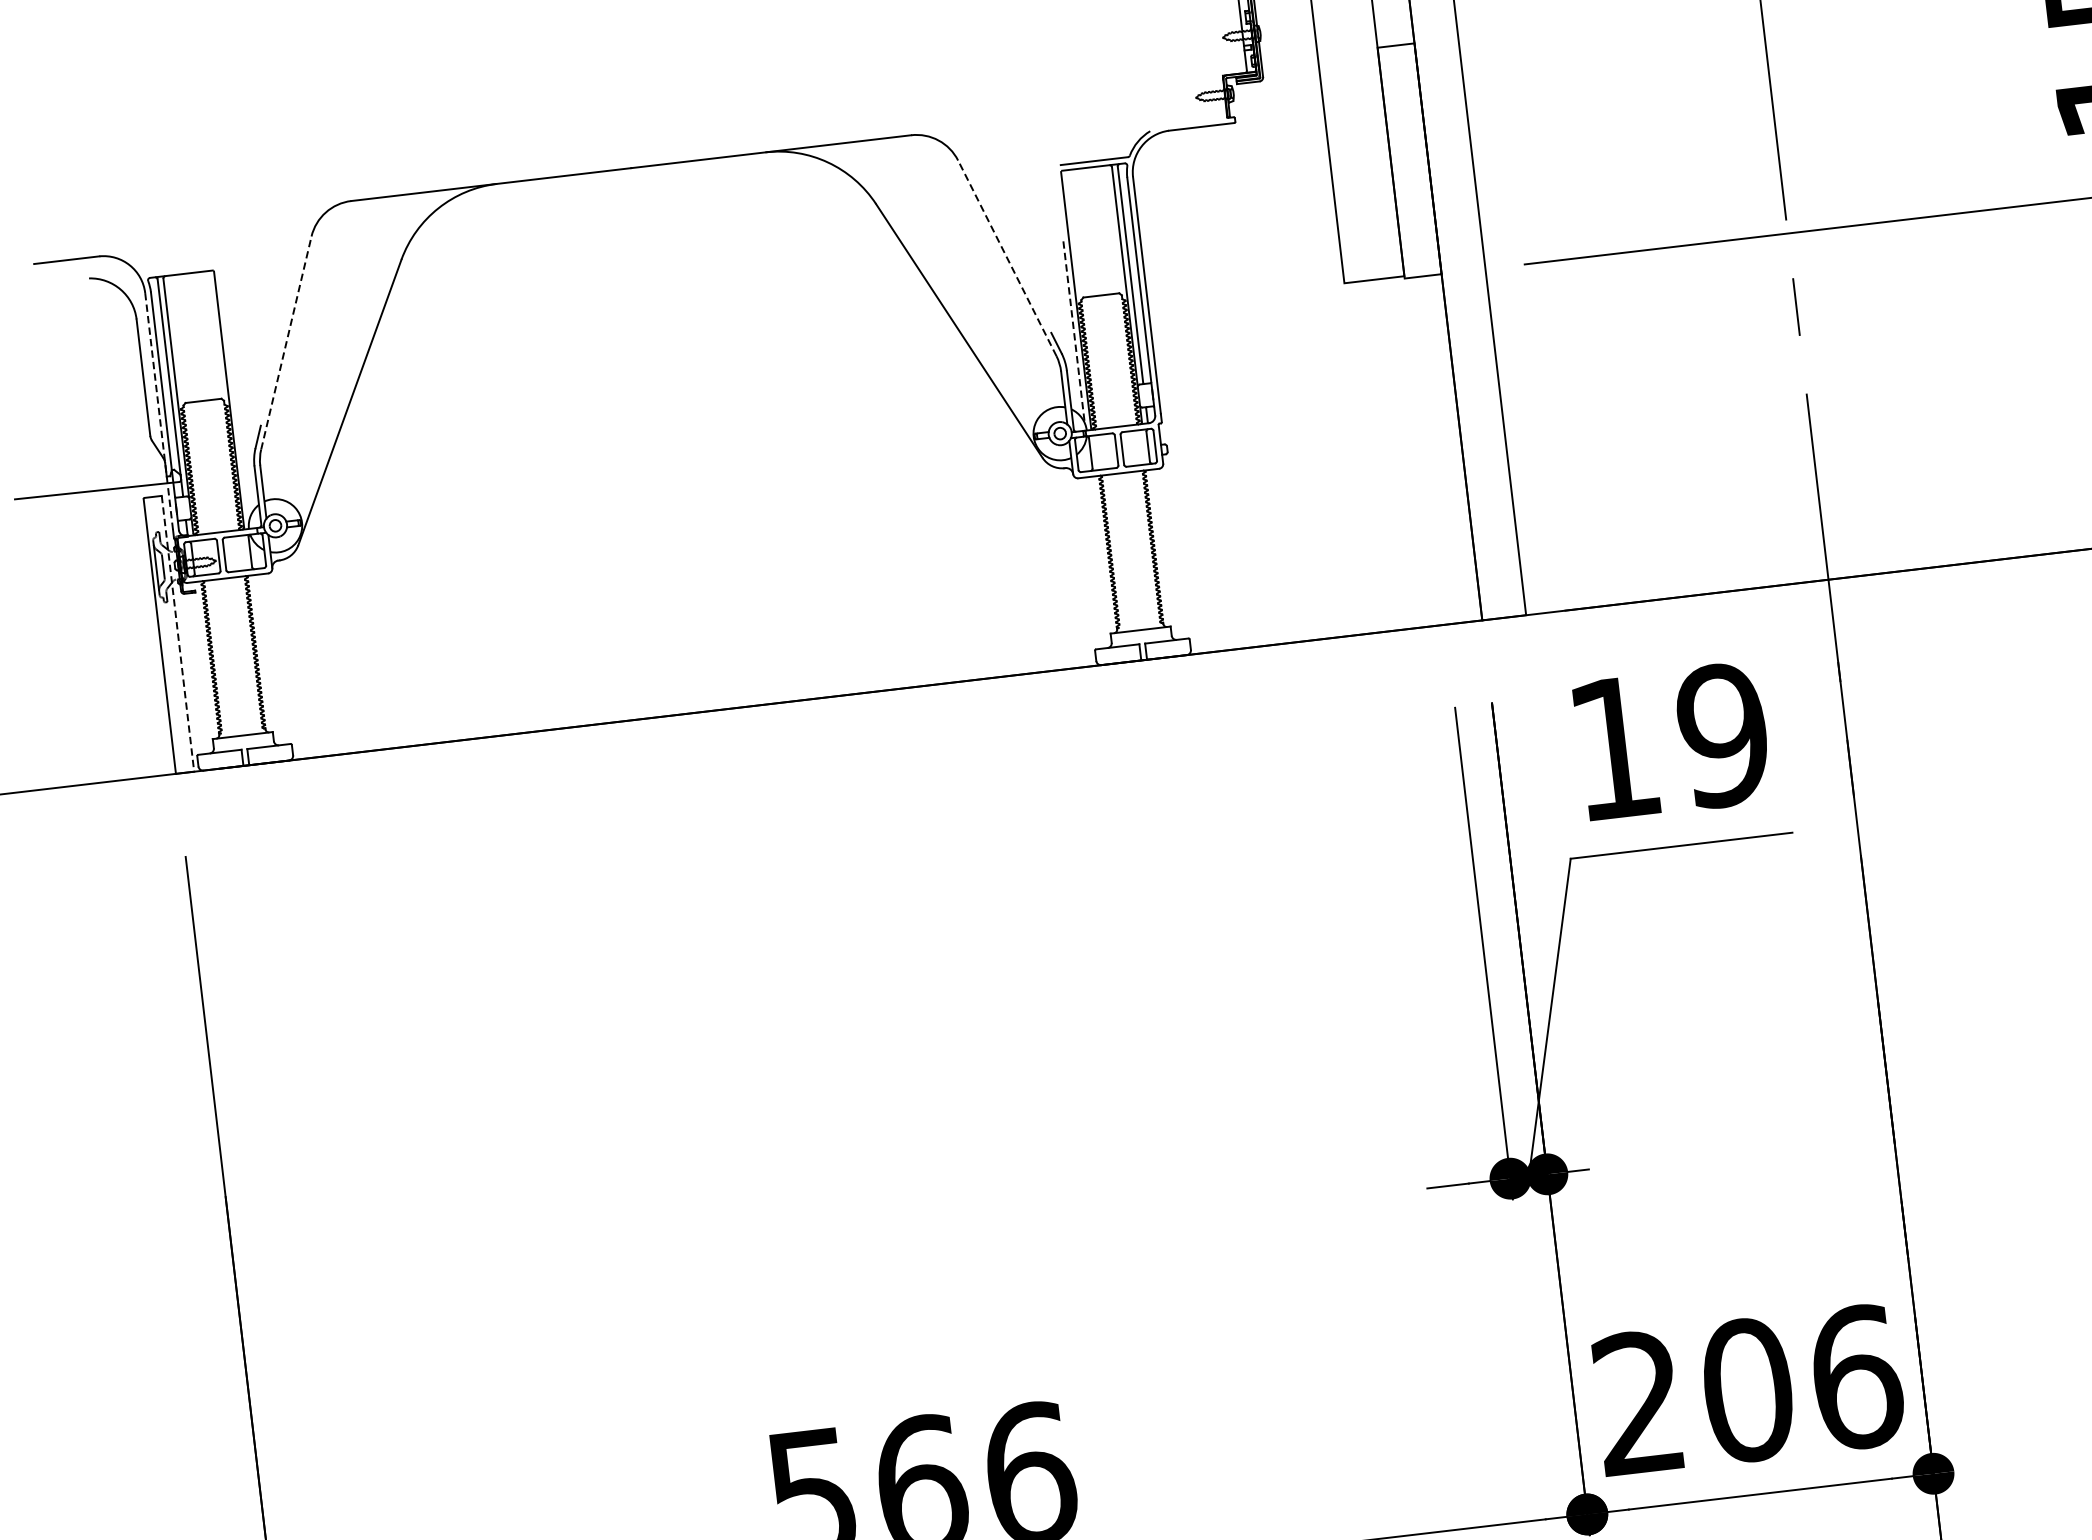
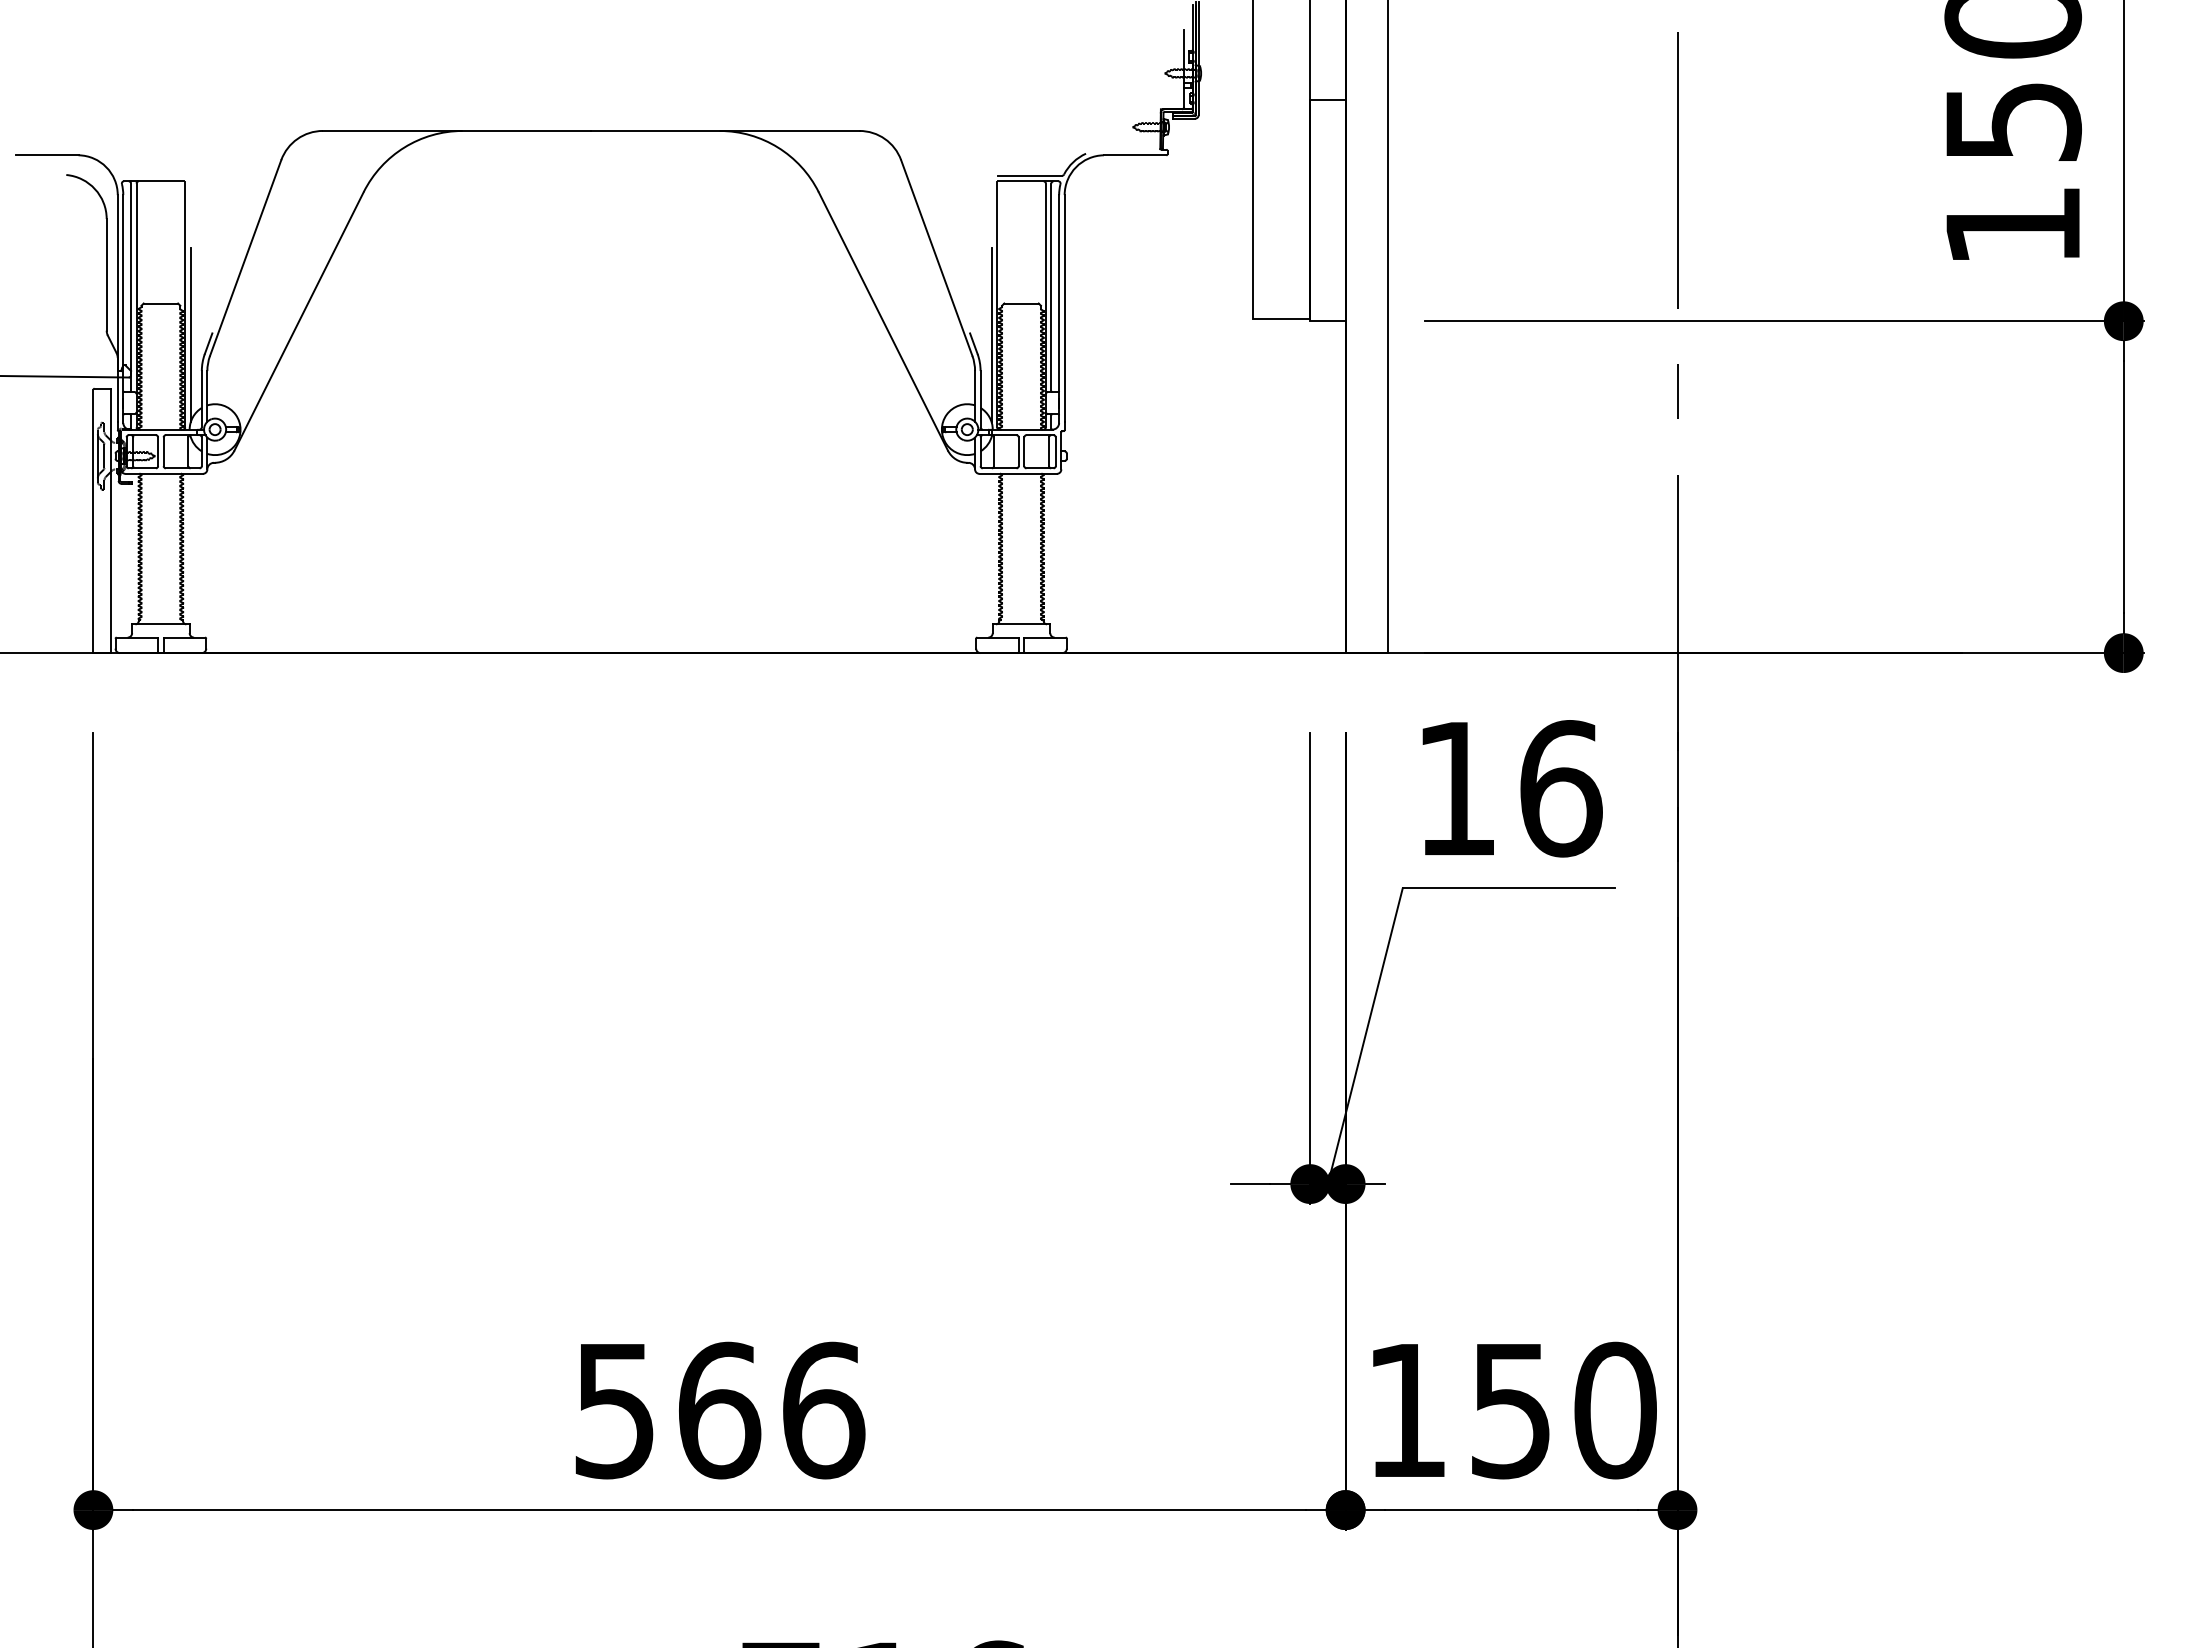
line: (1006, 257) -> (936, 257), dashed -> solid
line: (1073, 332) -> (991, 335), dashed -> solid
line: (286, 342) -> (245, 257), dashed -> solid
line: (158, 411) -> (117, 308), dashed -> solid
line: (238, 430) -> (190, 335), added
line: (177, 634) -> (110, 521), dashed -> solid
text: (1723, 735) -> (1560, 788), 19 -> 16
text: (1749, 1390) -> (1512, 1410), 206 -> 150

